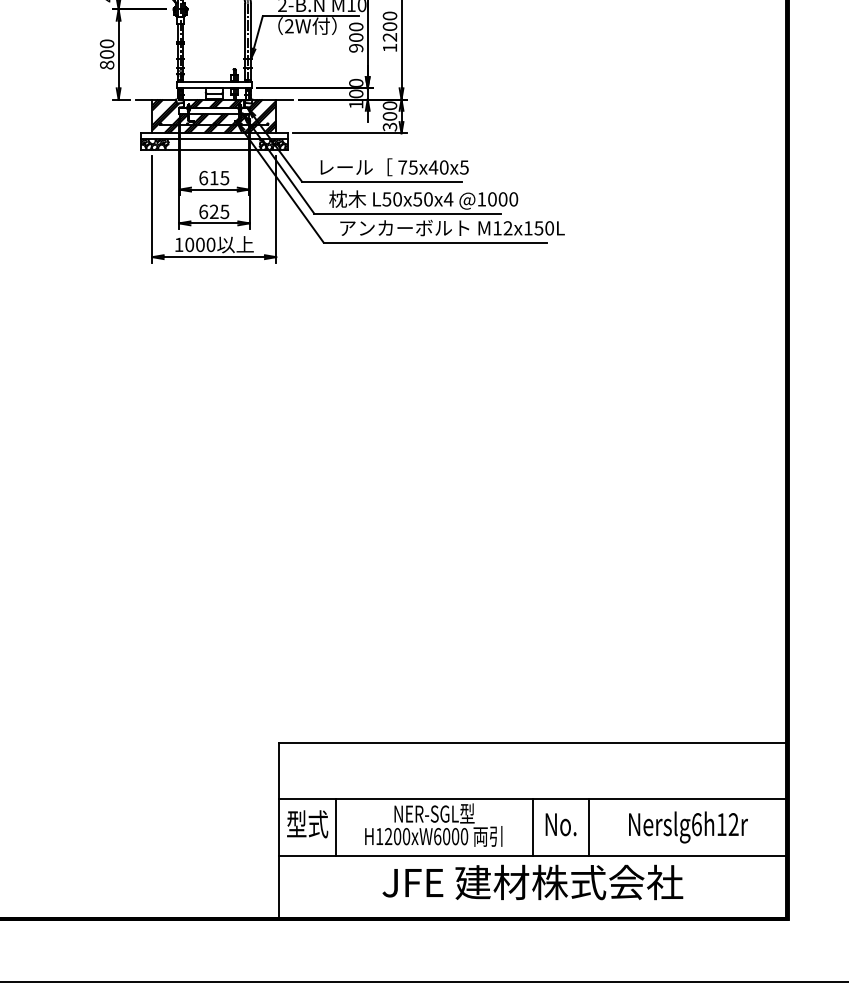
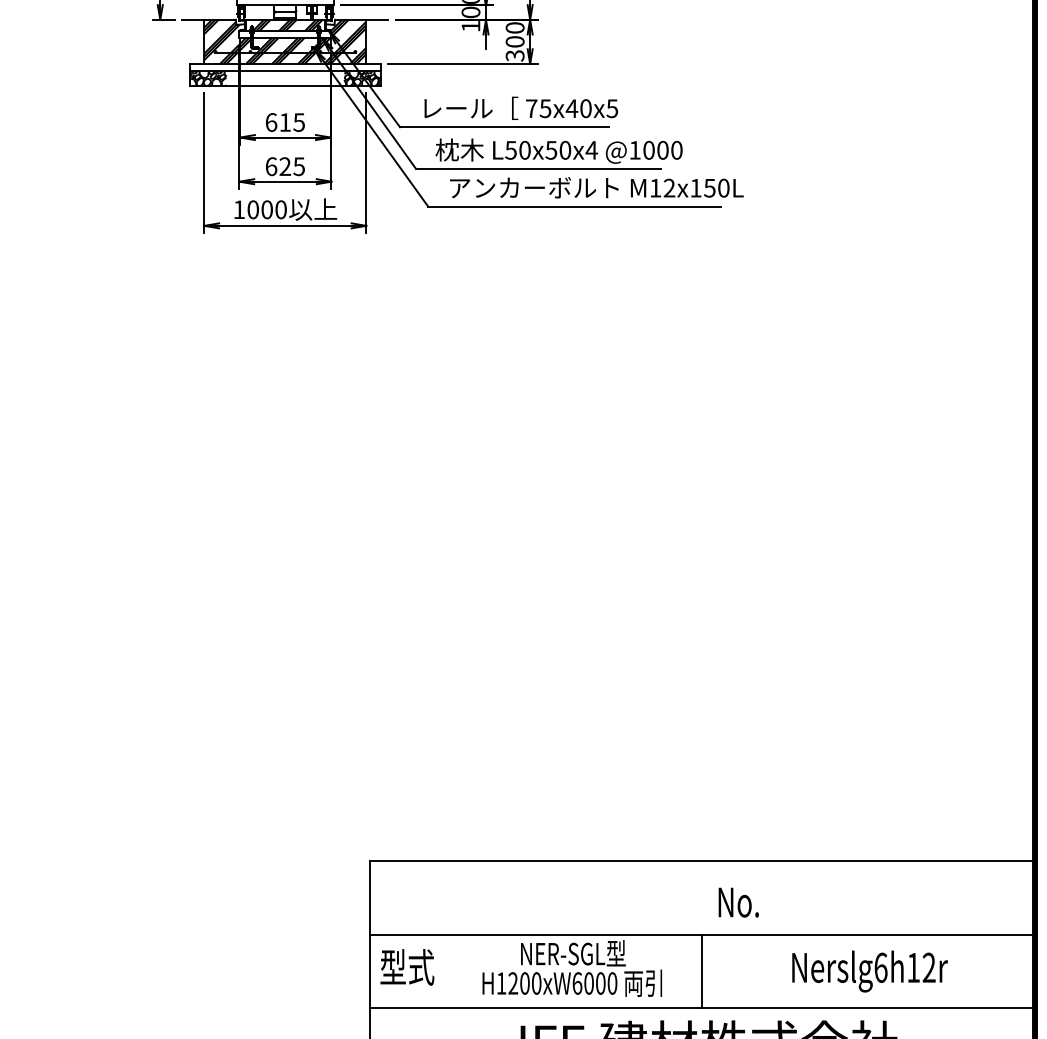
text: (560, 824) -> (738, 902), moved
line: (335, 827) -> (443, 971), removed
line: (588, 827) -> (774, 971), removed
text: (688, 827) -> (870, 971), moved

